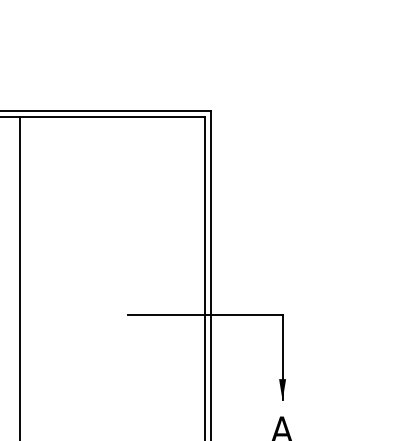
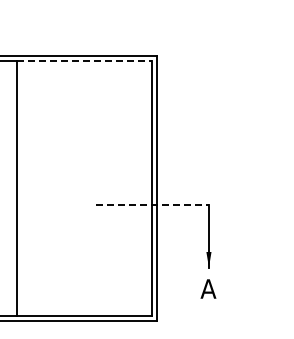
line: (112, 116) -> (84, 60), solid -> dashed
line: (206, 315) -> (153, 205), solid -> dashed

